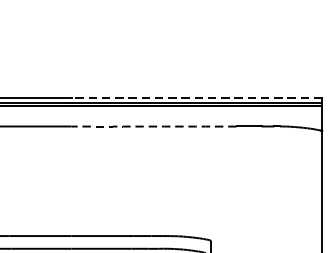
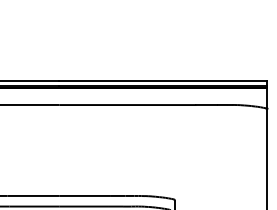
line: (195, 96) -> (162, 80), dashed -> solid
arc: (153, 127) -> (127, 105), dashed -> solid

